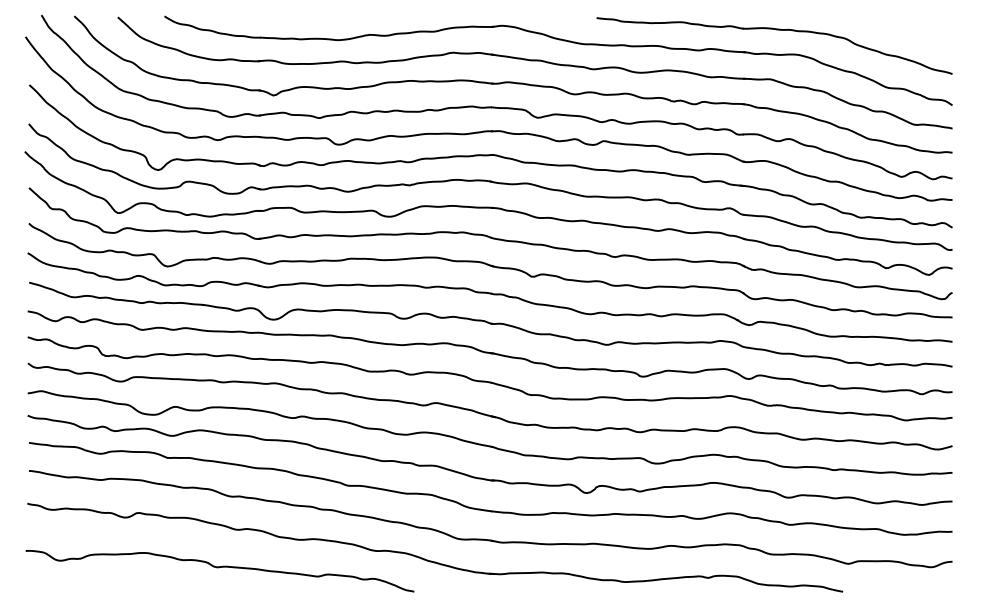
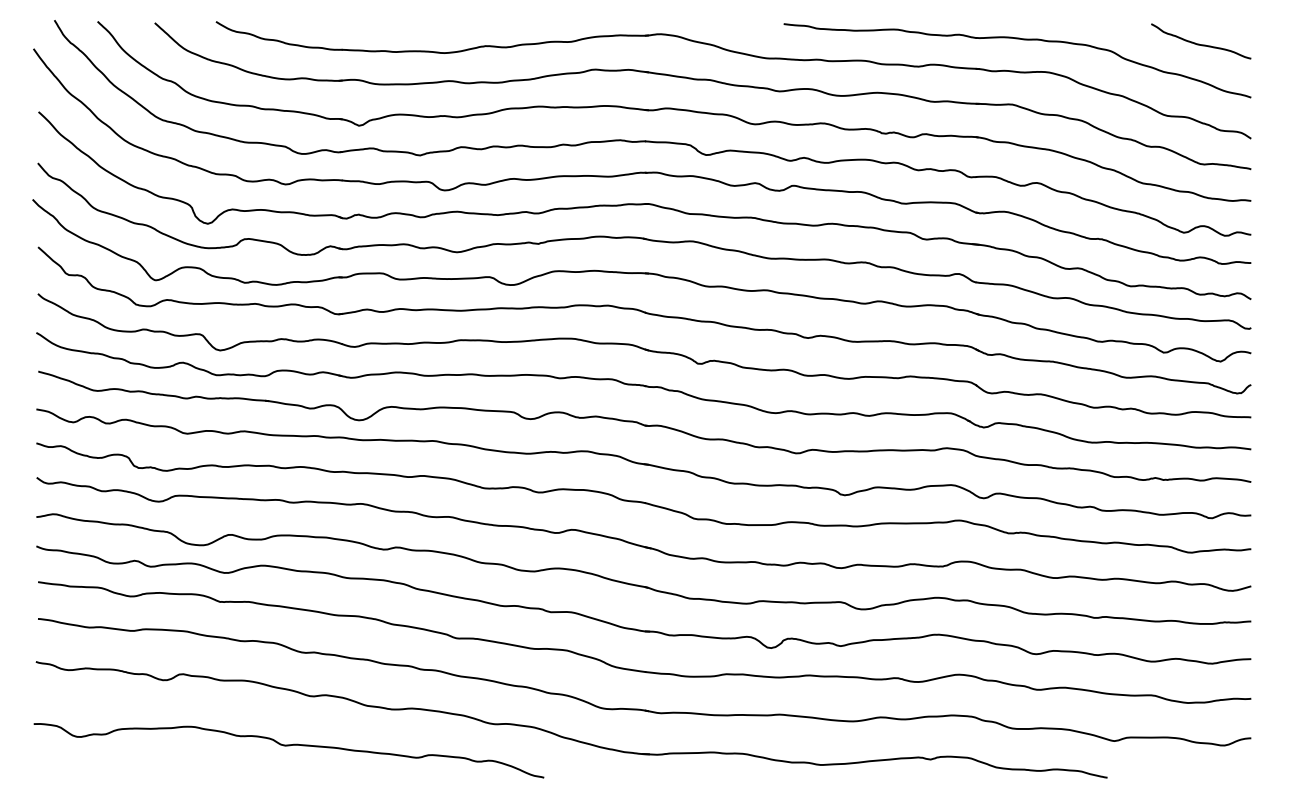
curve: (913, 32) -> (1199, 43), added

